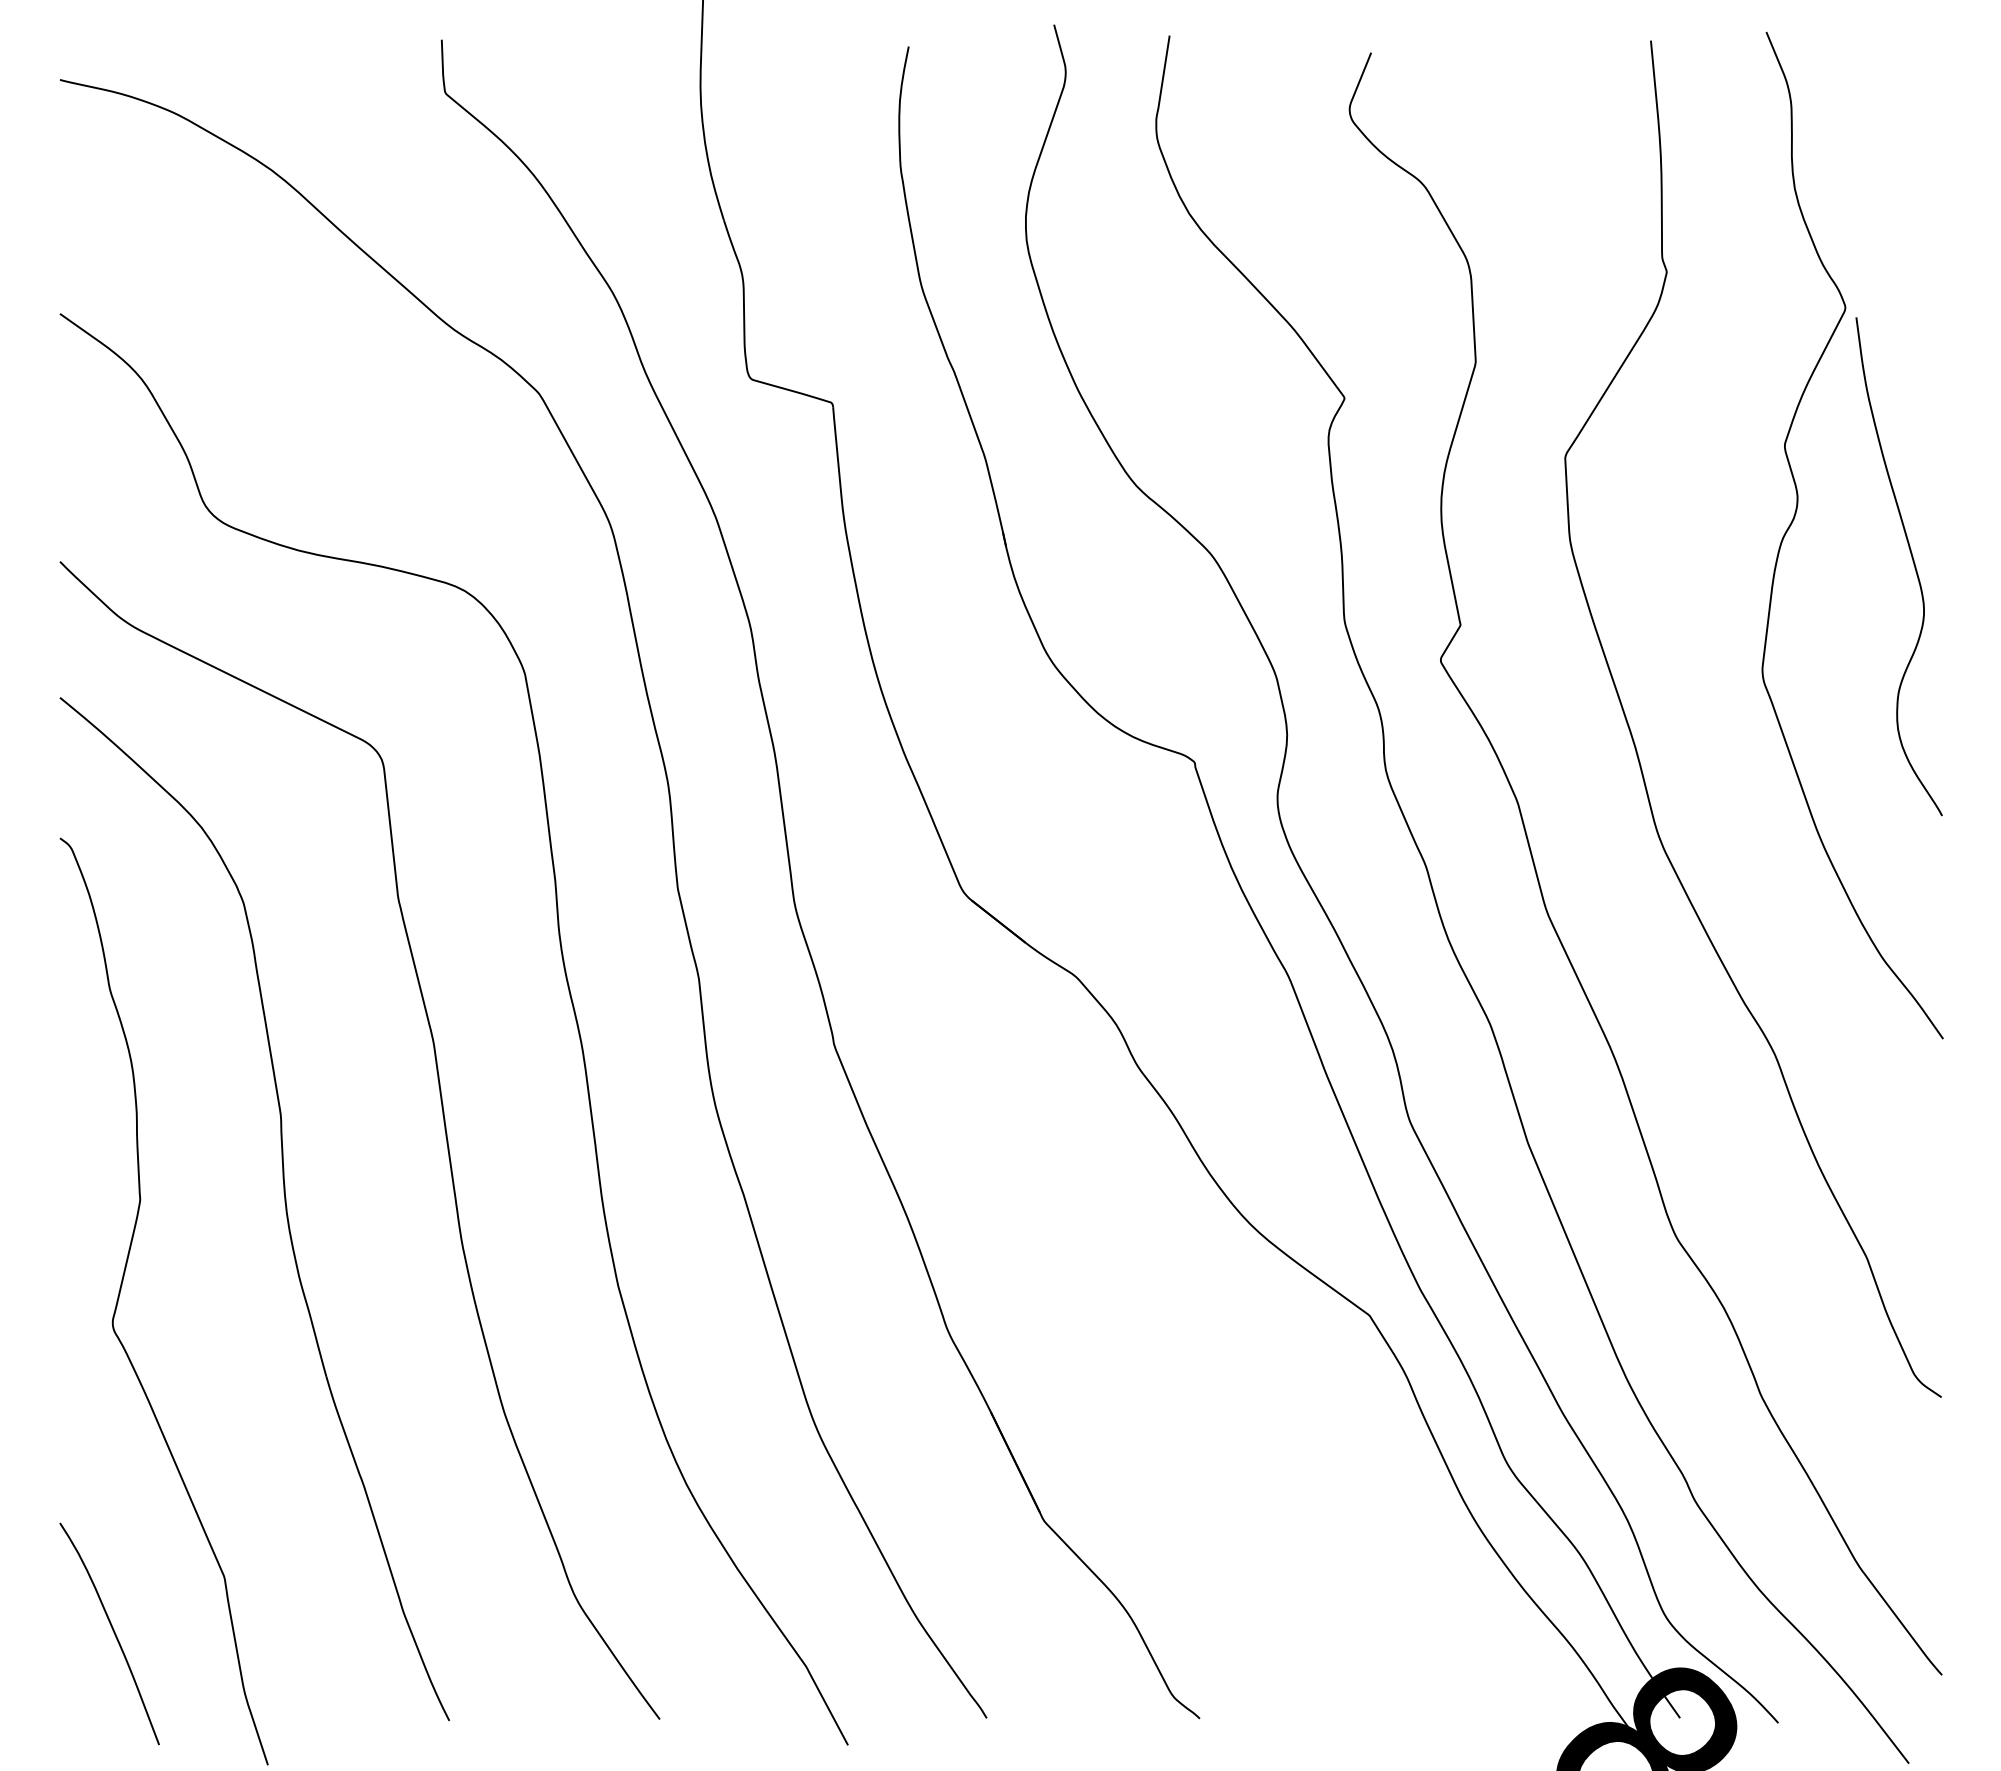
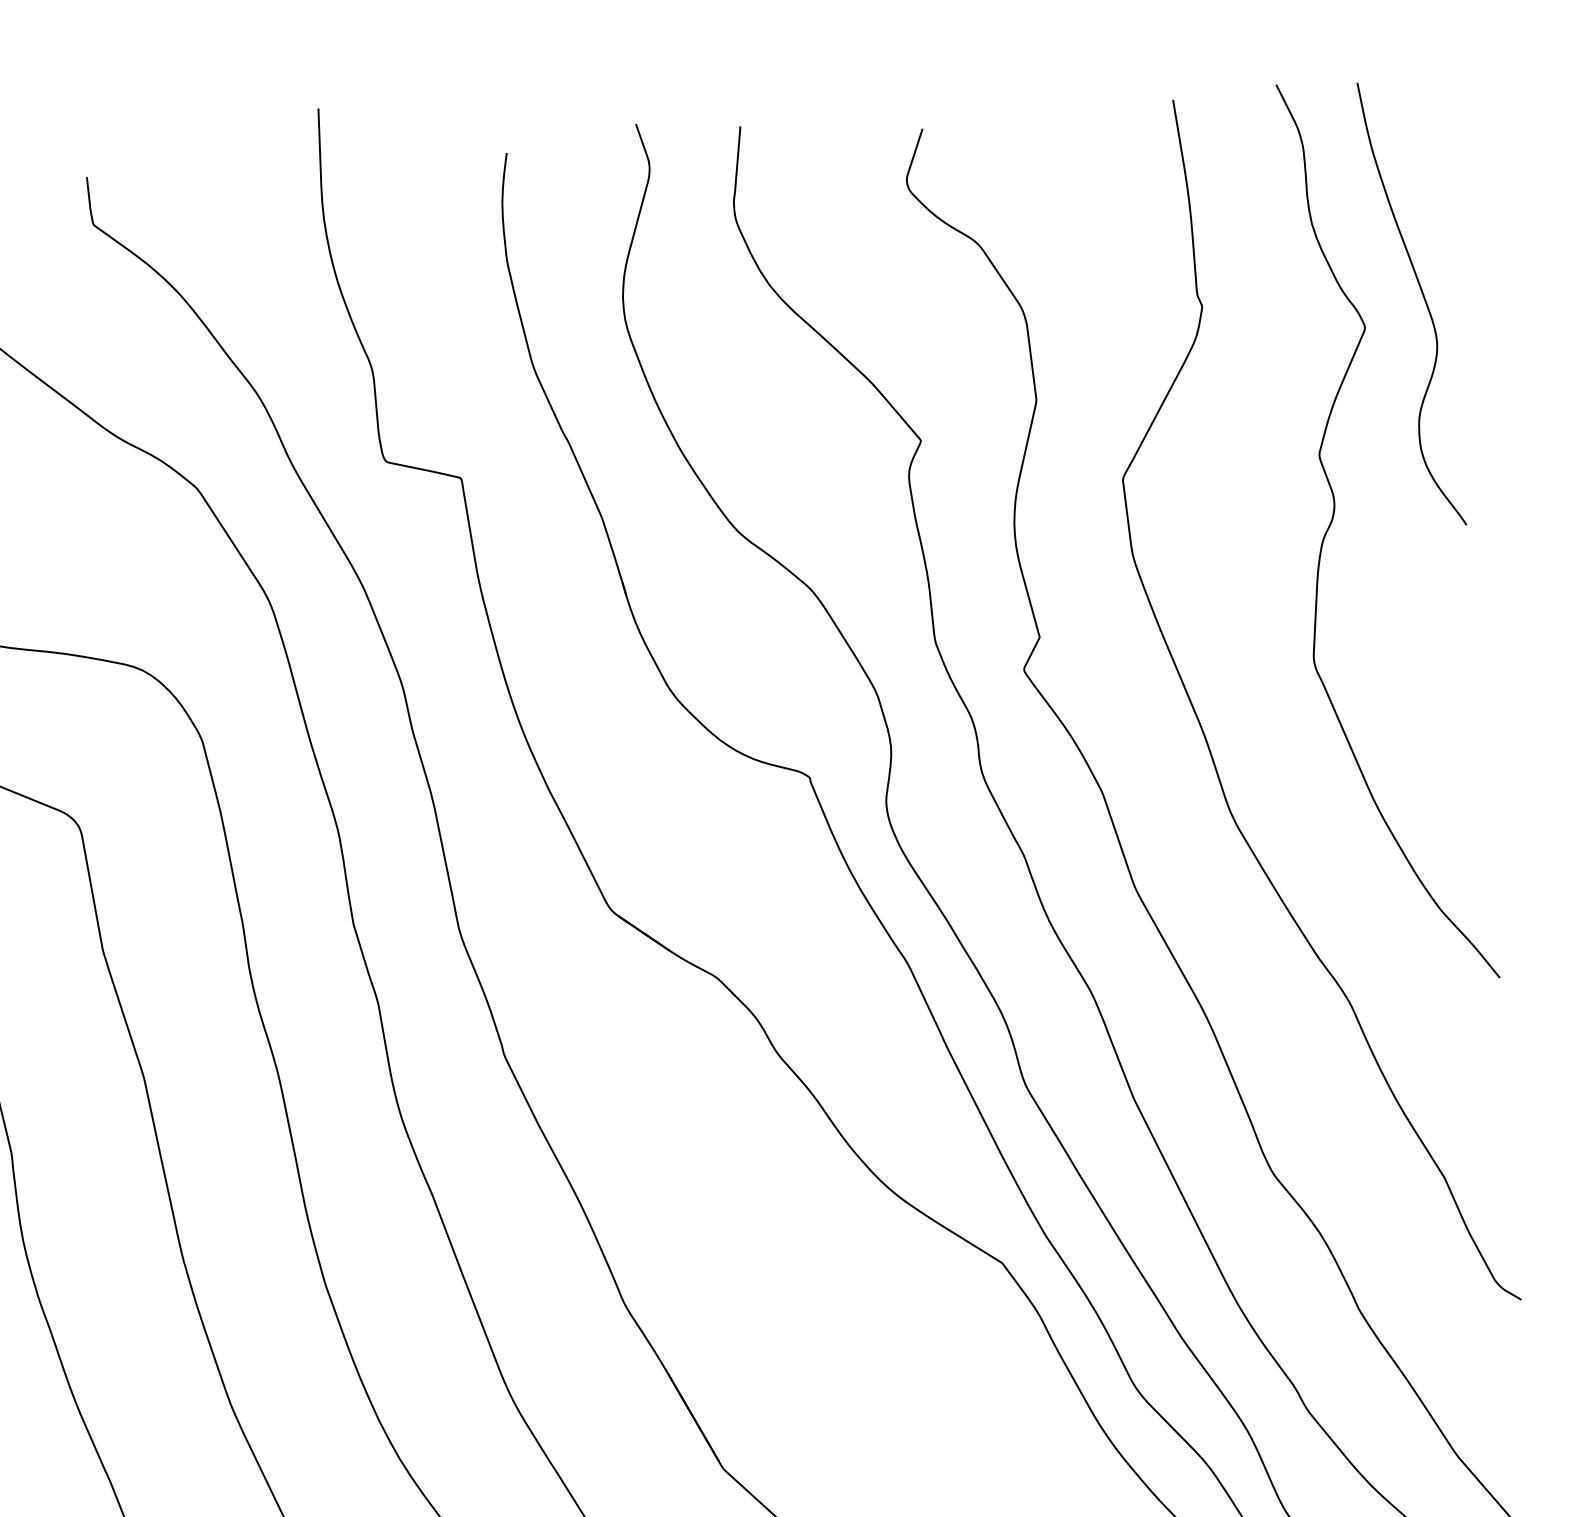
curve: (1912, 561) -> (1423, 298), moved

